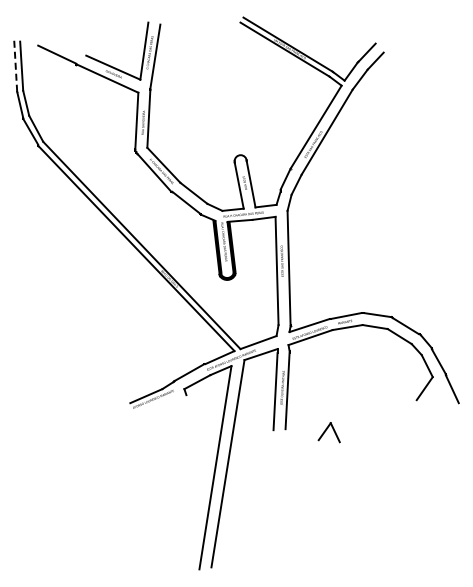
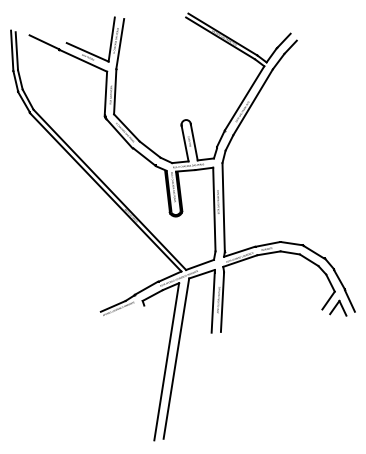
line: (15, 65) -> (12, 50), dashed -> solid
part: (328, 432) -> (337, 308), moved

